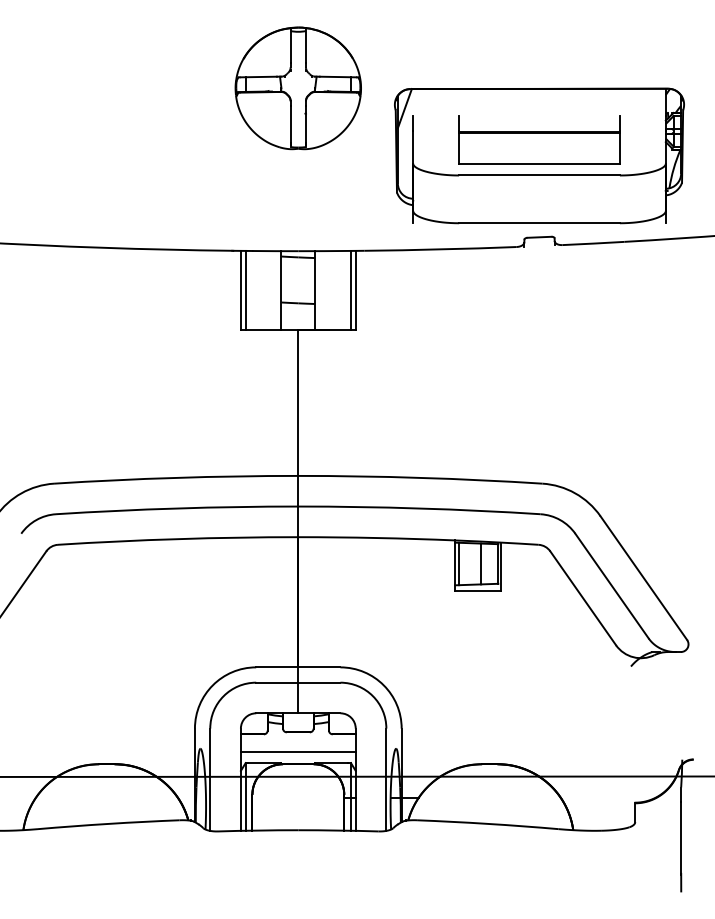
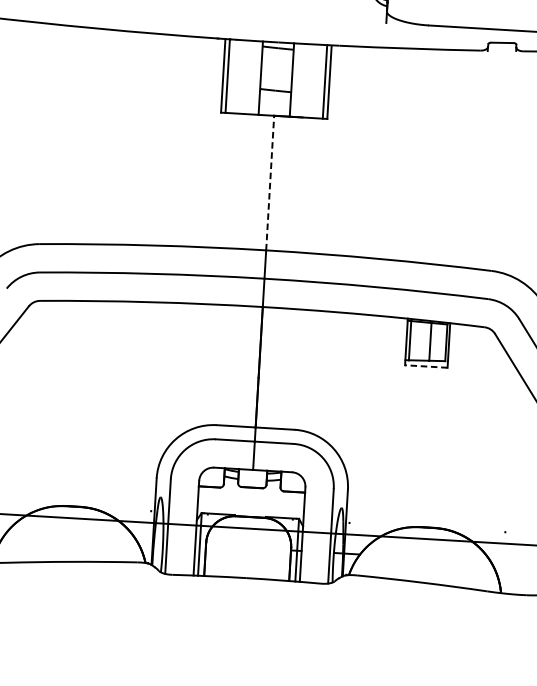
line: (298, 403) -> (270, 183), solid -> dashed
line: (478, 590) -> (426, 366), solid -> dashed
line: (297, 751) -> (250, 505), removed

